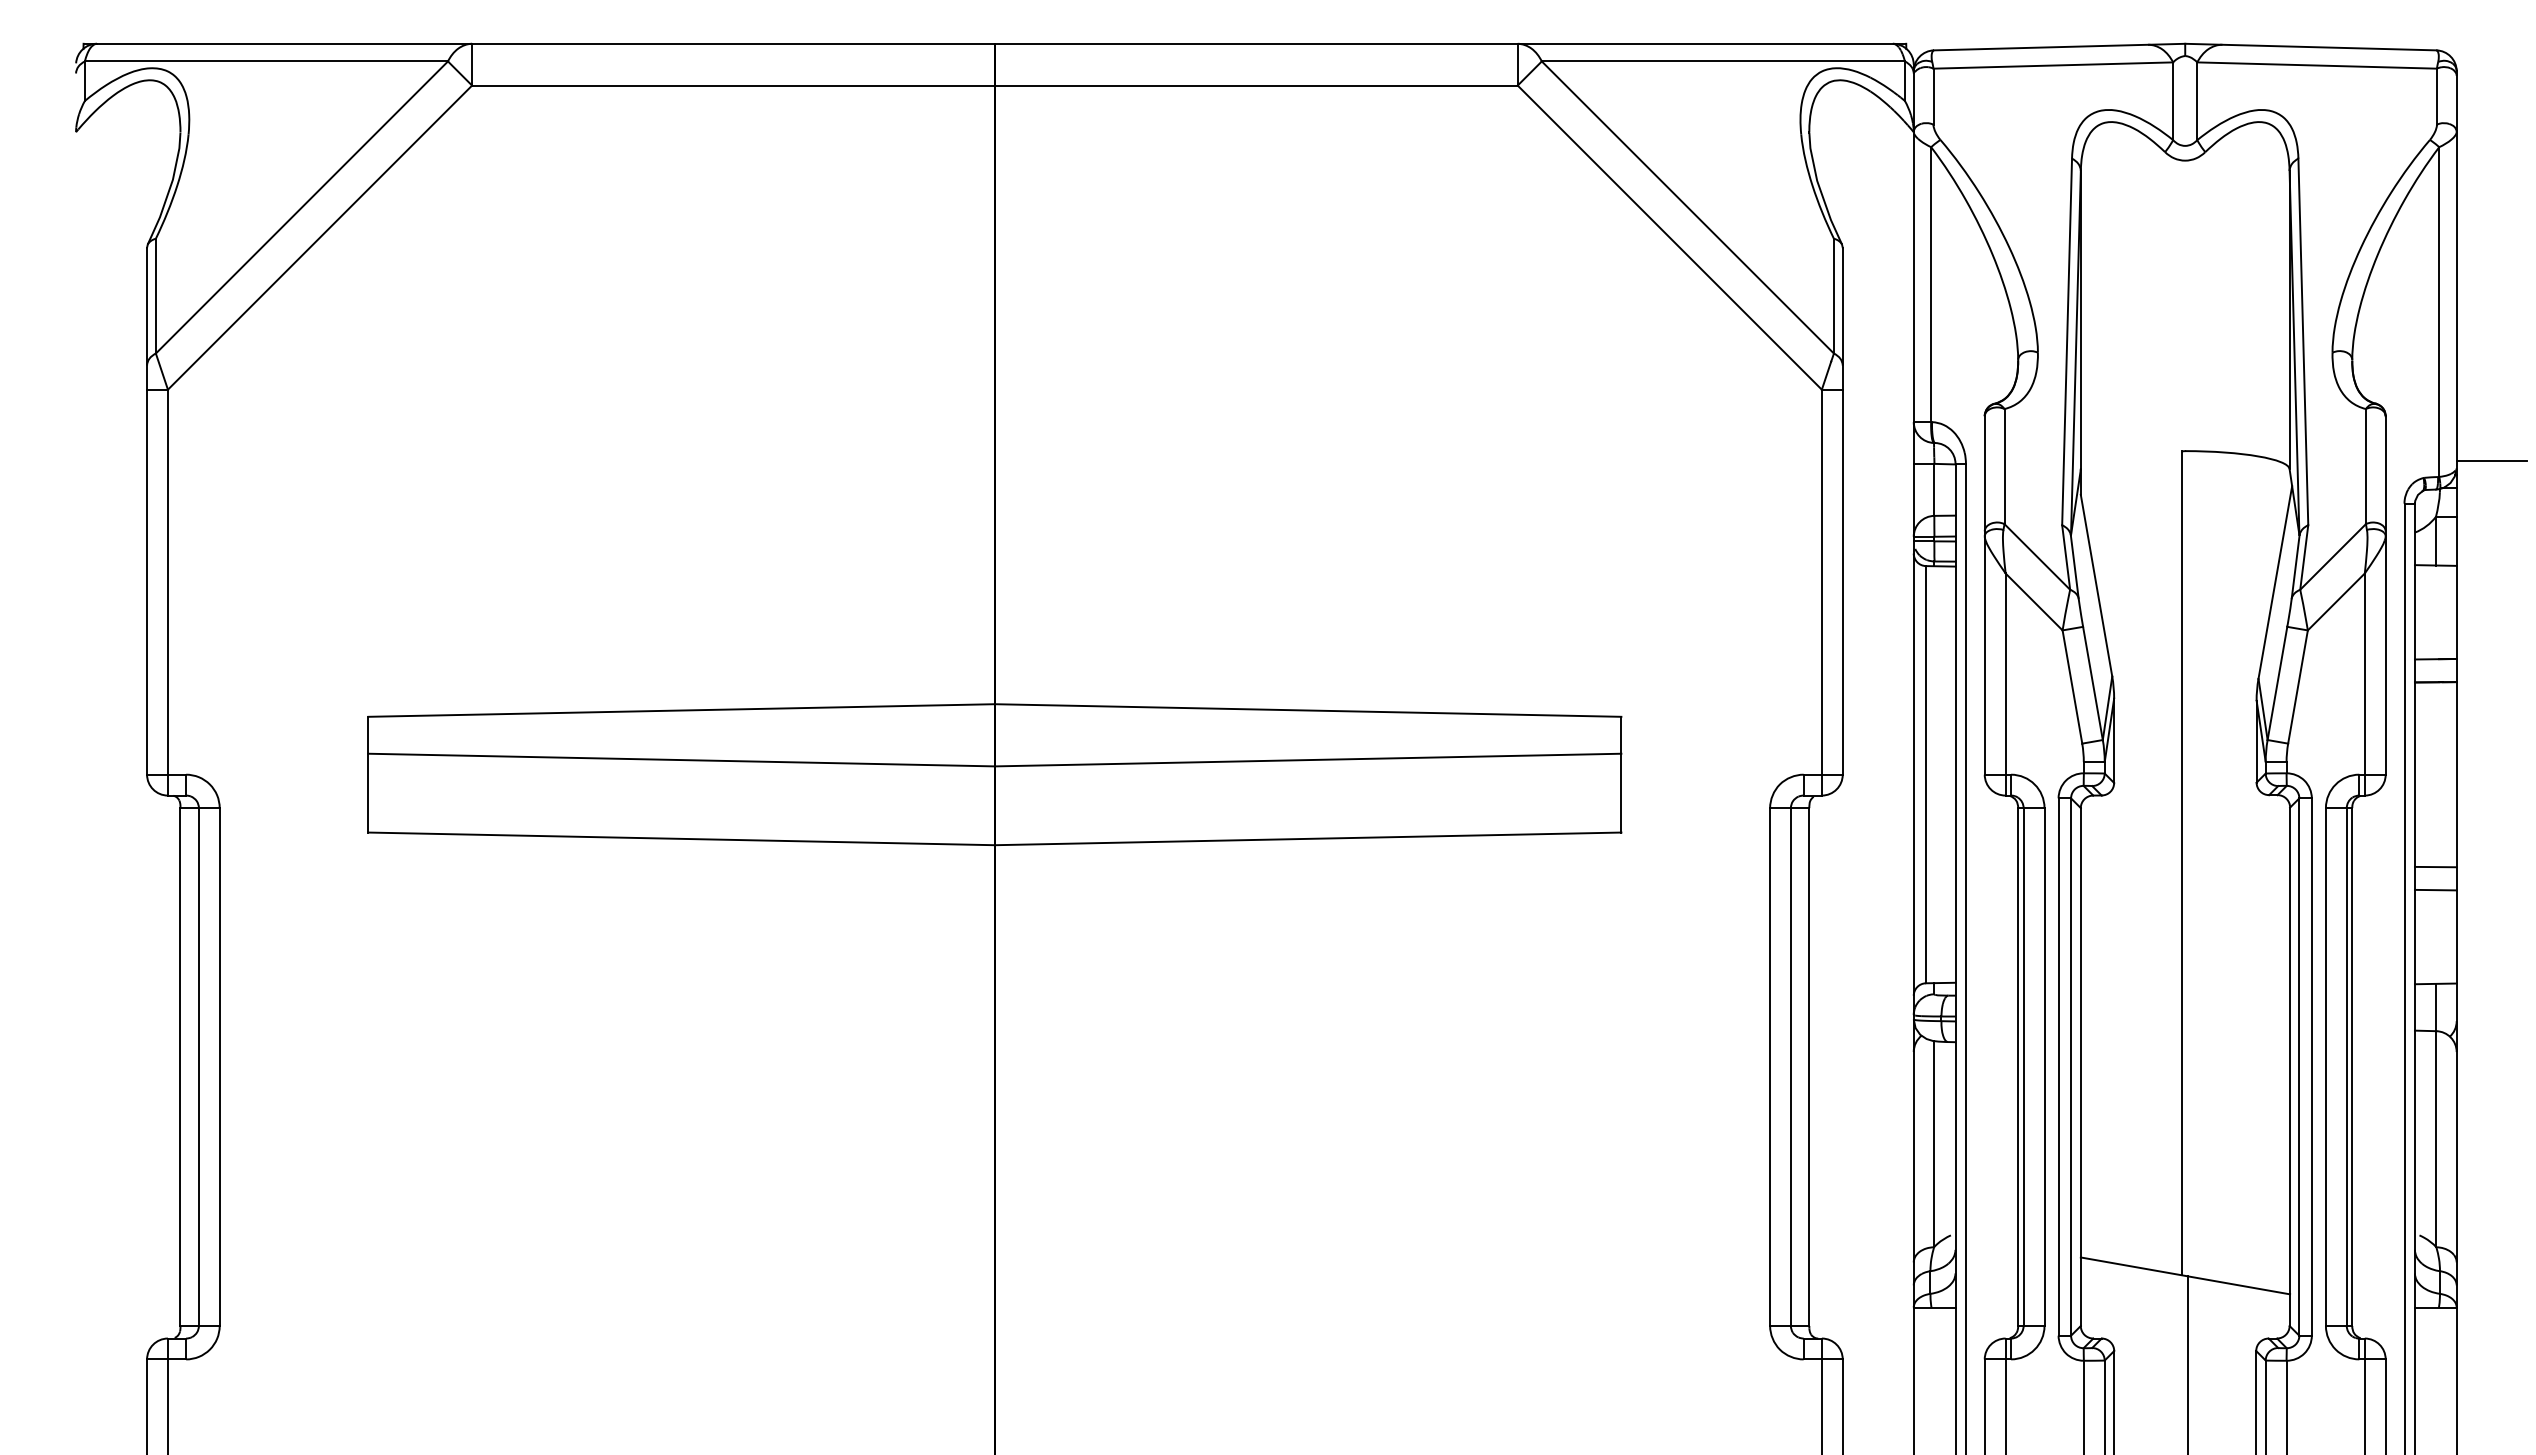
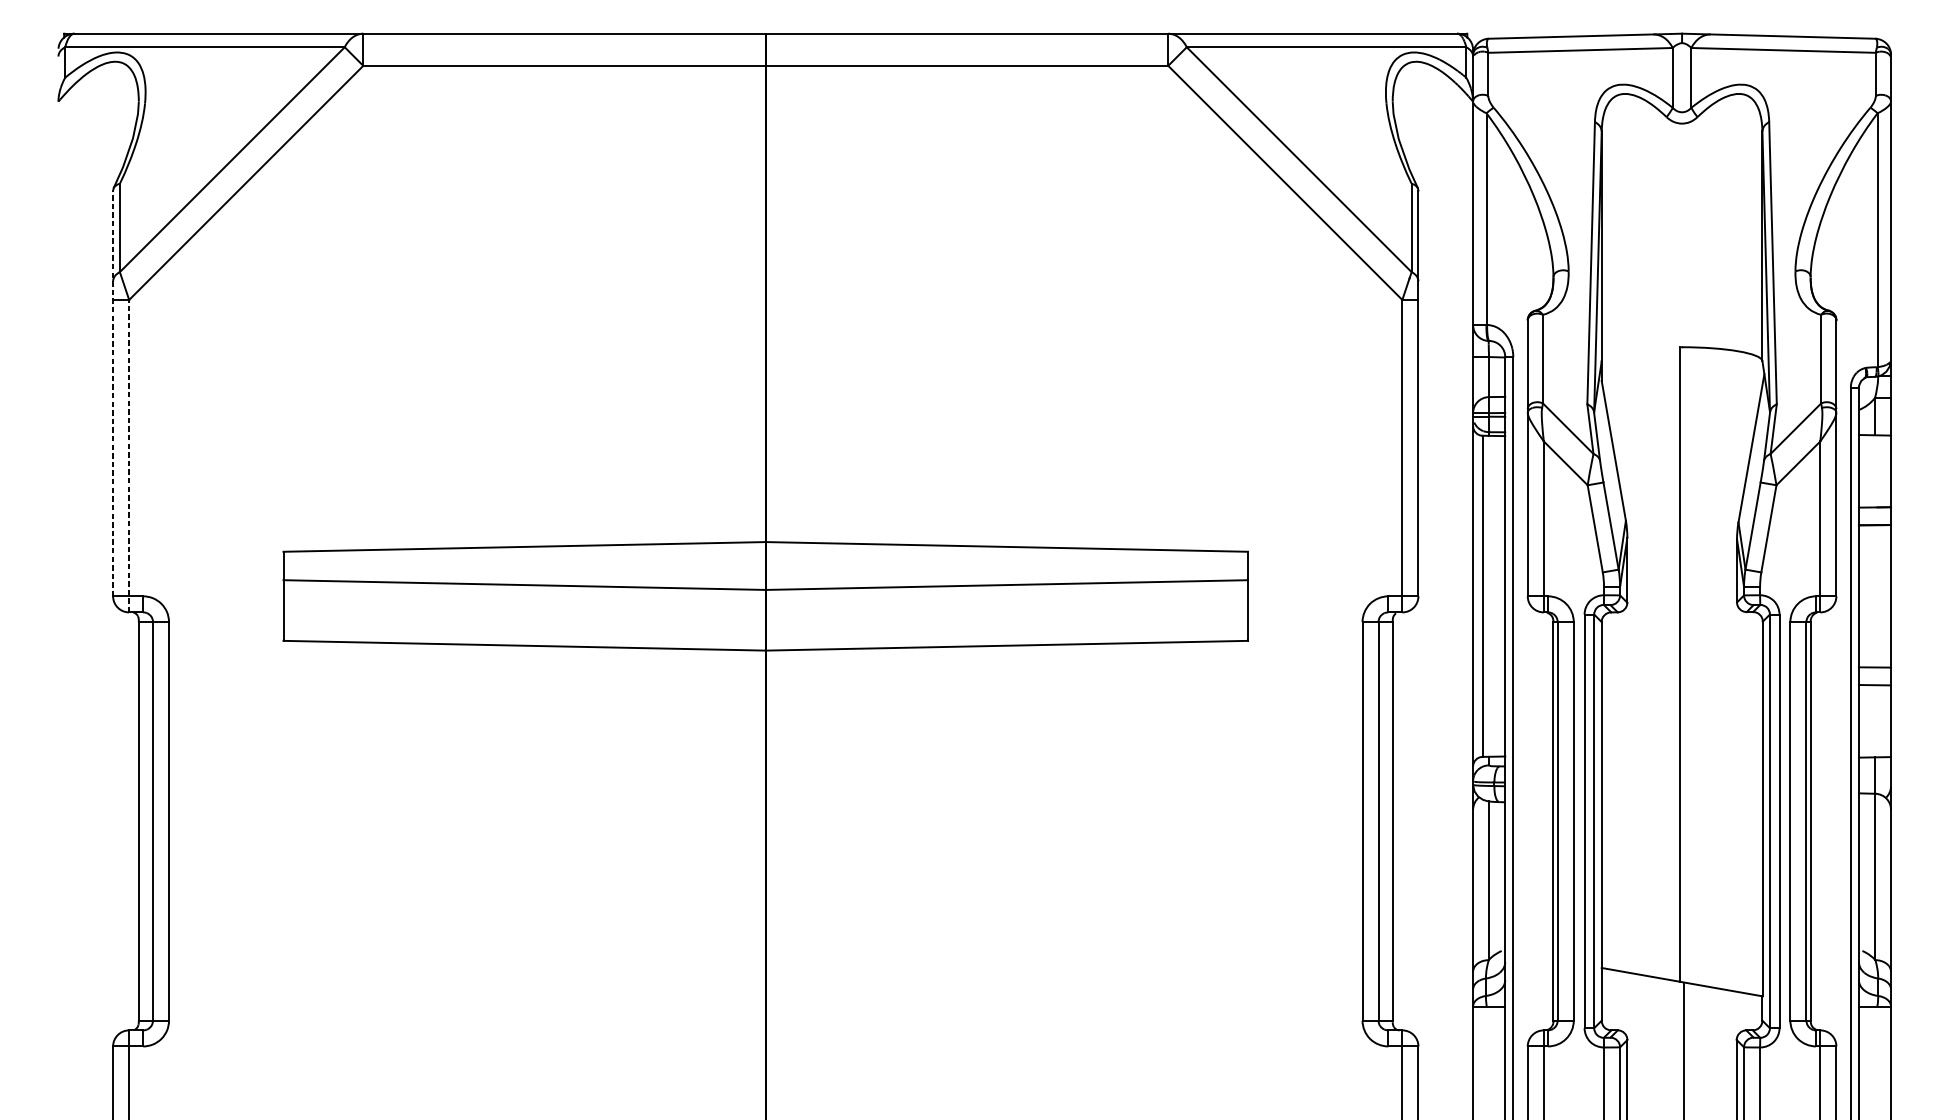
line: (2491, 461) -> (1917, 355), removed
line: (147, 511) -> (113, 393), solid -> dashed
line: (167, 592) -> (128, 456), solid -> dashed

